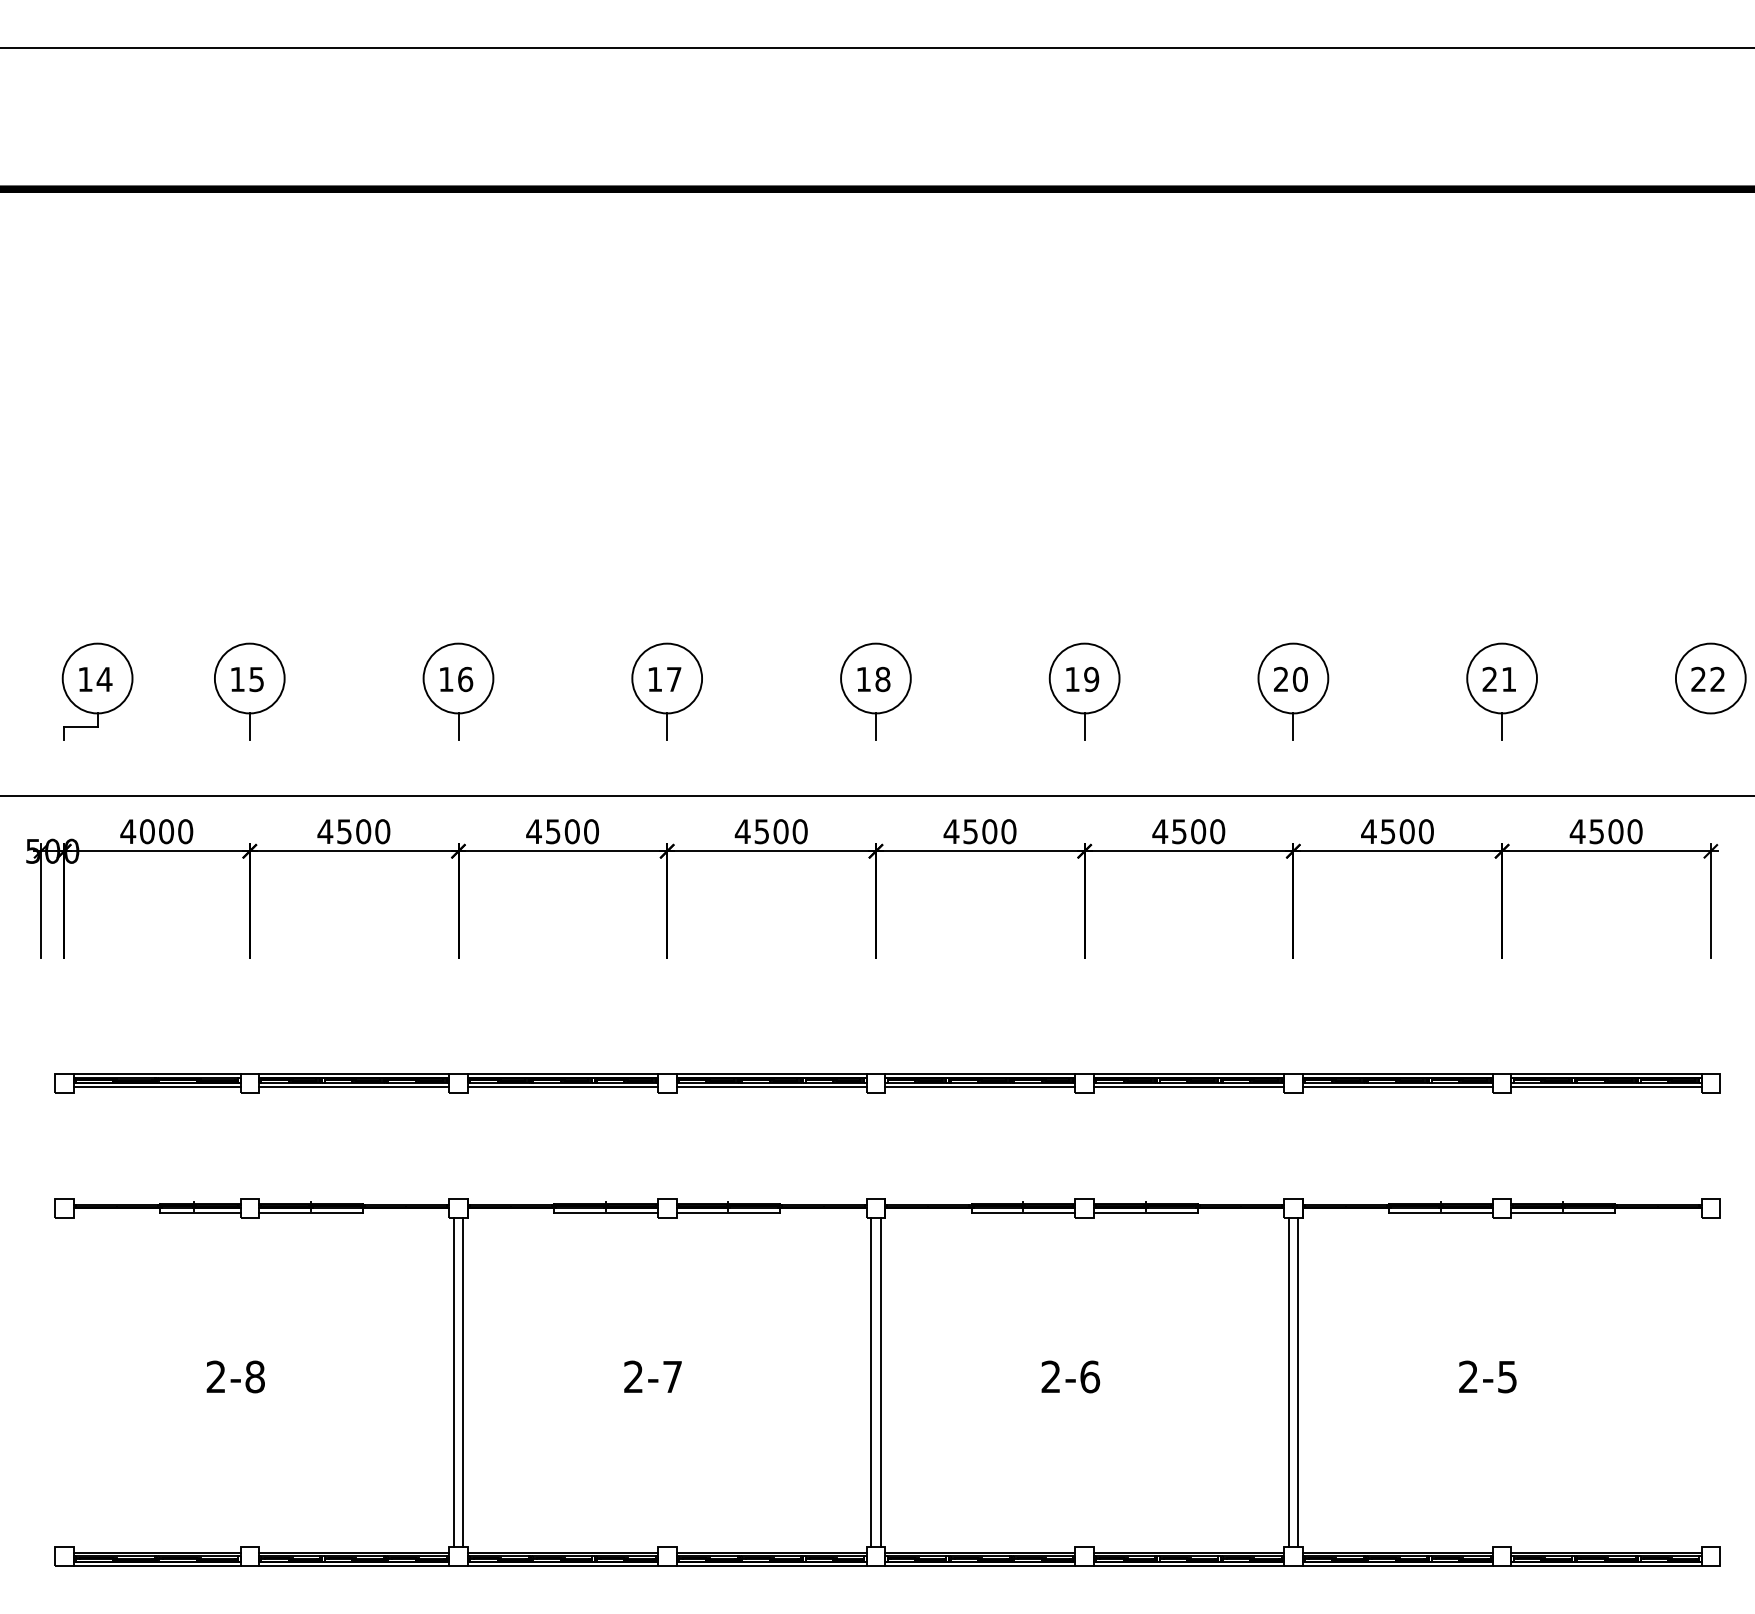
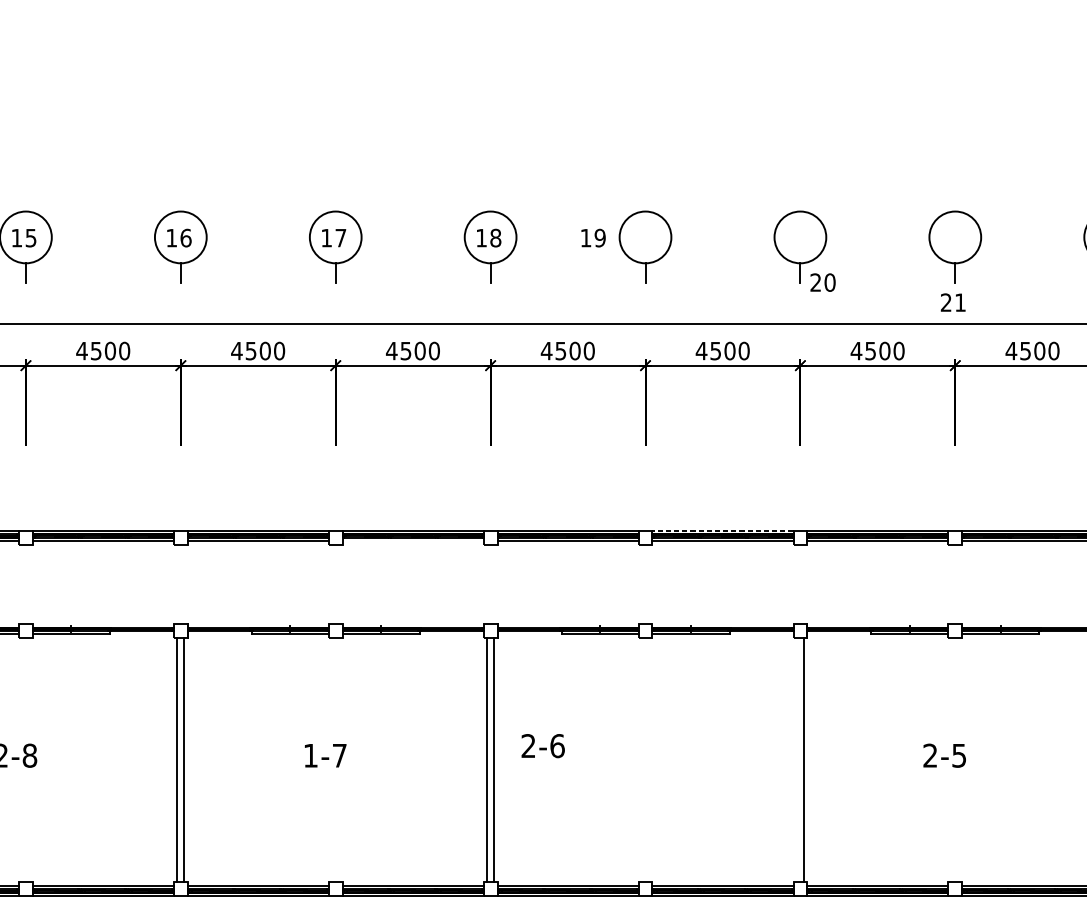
text: (1498, 678) -> (952, 301), moved
text: (1082, 679) -> (593, 238), moved
text: (1290, 679) -> (822, 282), moved
line: (1188, 1073) -> (722, 530), solid -> dashed
line: (771, 1086) -> (413, 540), removed
text: (633, 1376) -> (310, 755), 2-7 -> 1-7
text: (1070, 1376) -> (542, 745), moved
line: (1288, 1382) -> (796, 759), removed

